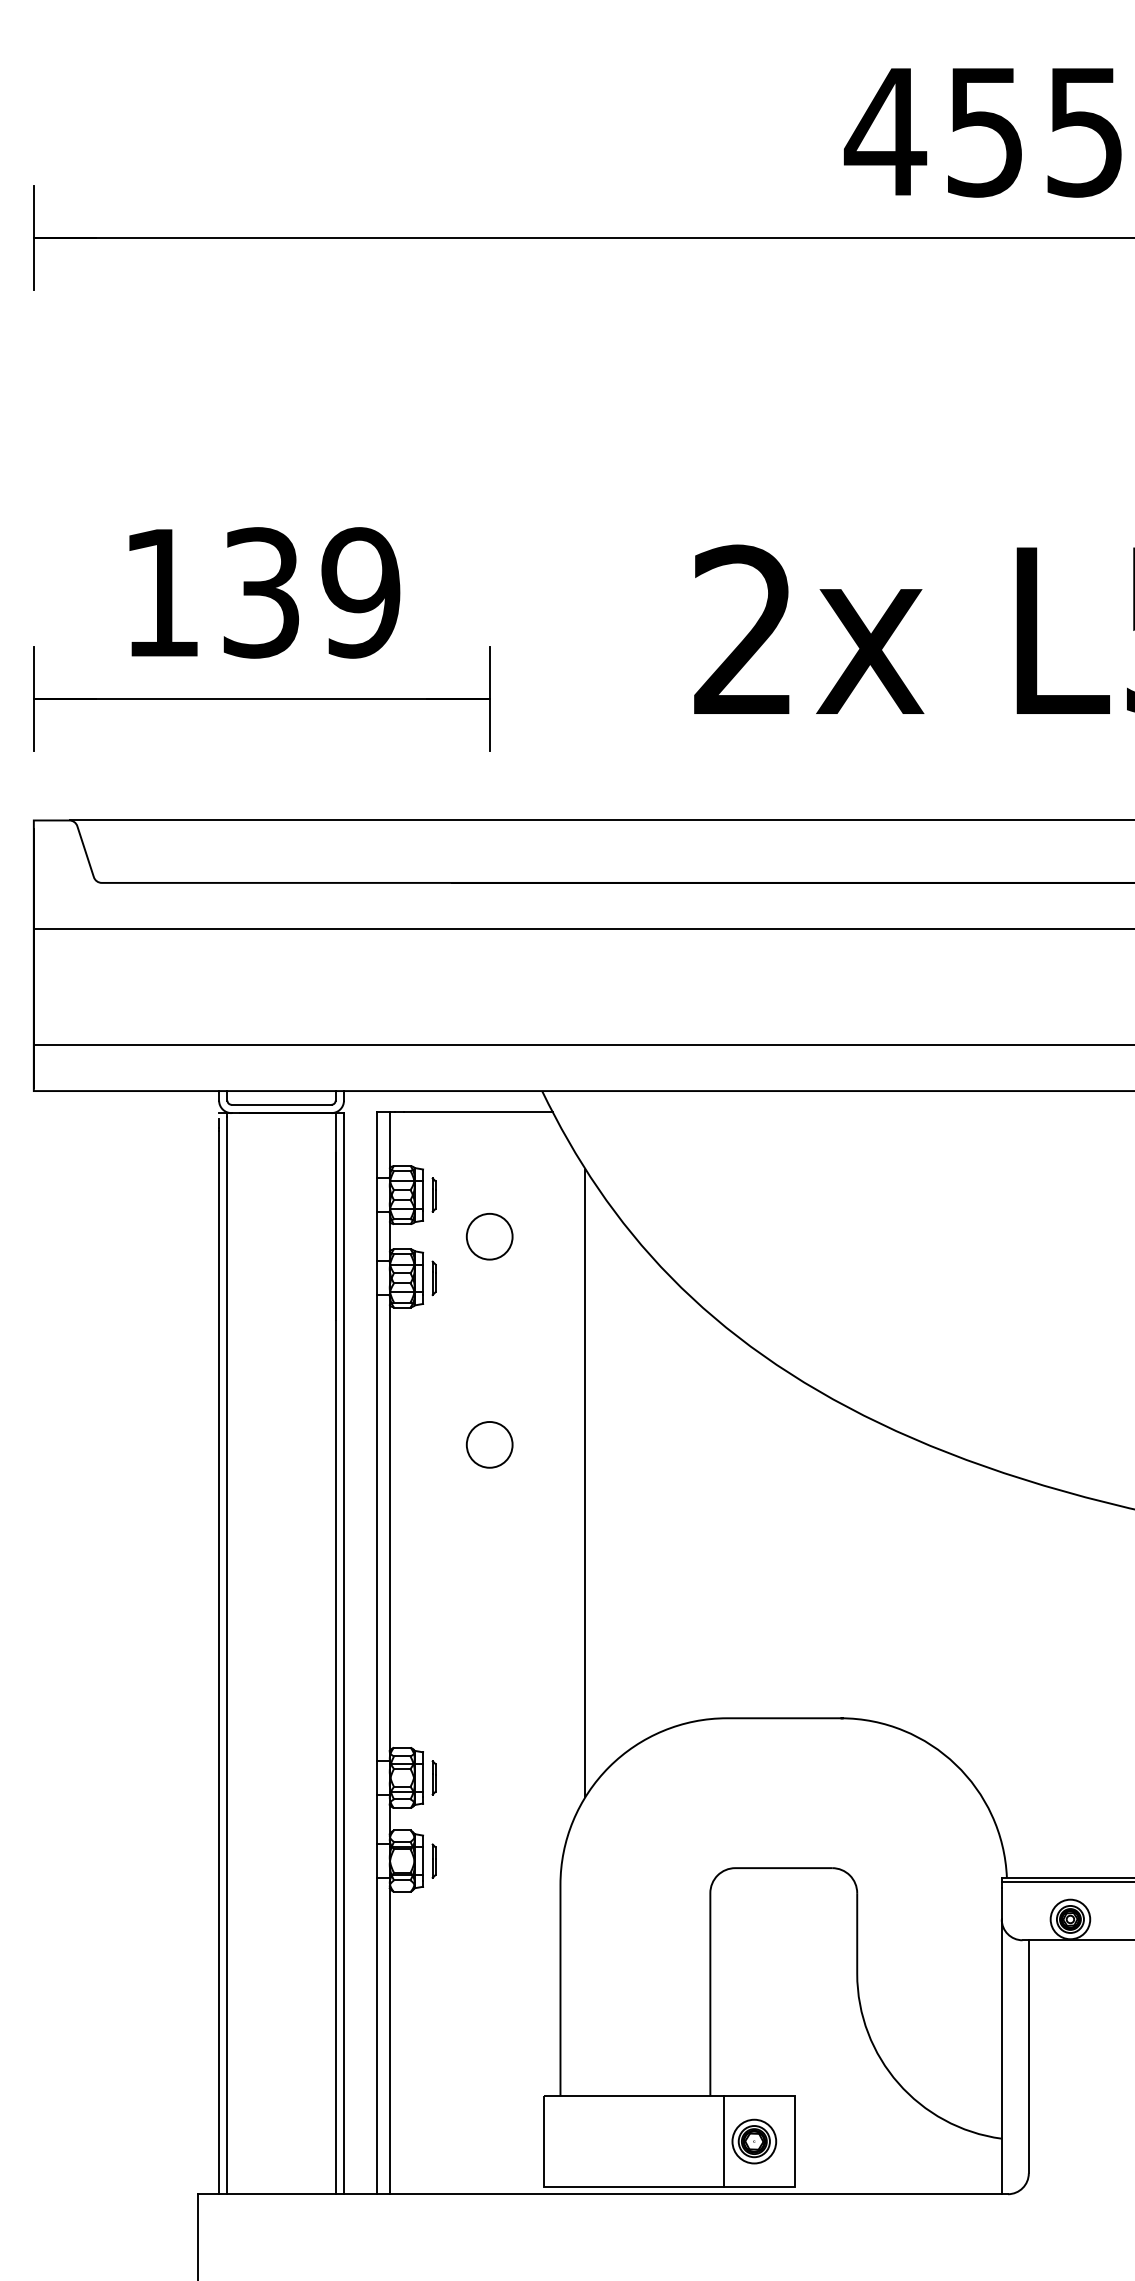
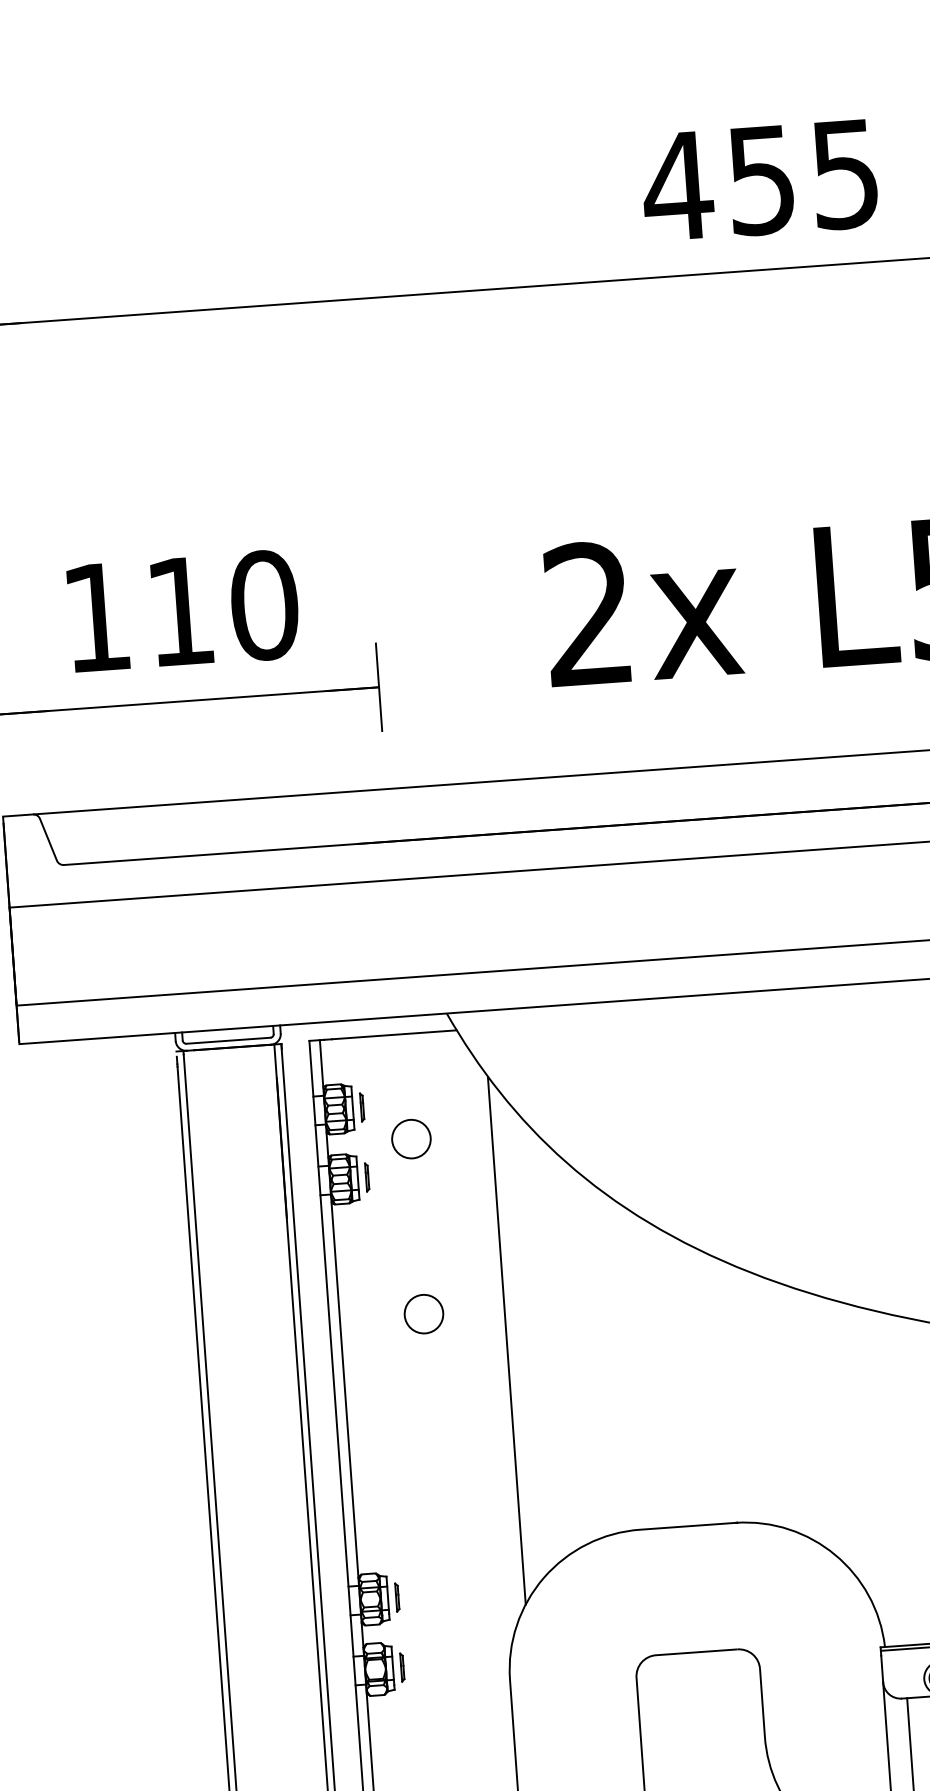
text: (311, 592) -> (222, 608), 139 -> 110

